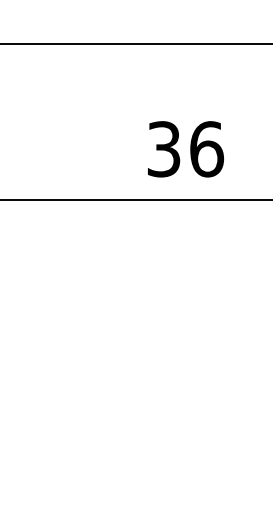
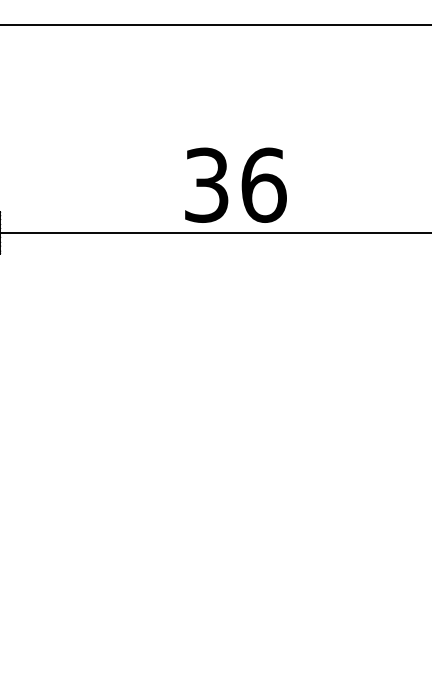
text: (185, 148) -> (235, 184), moved

